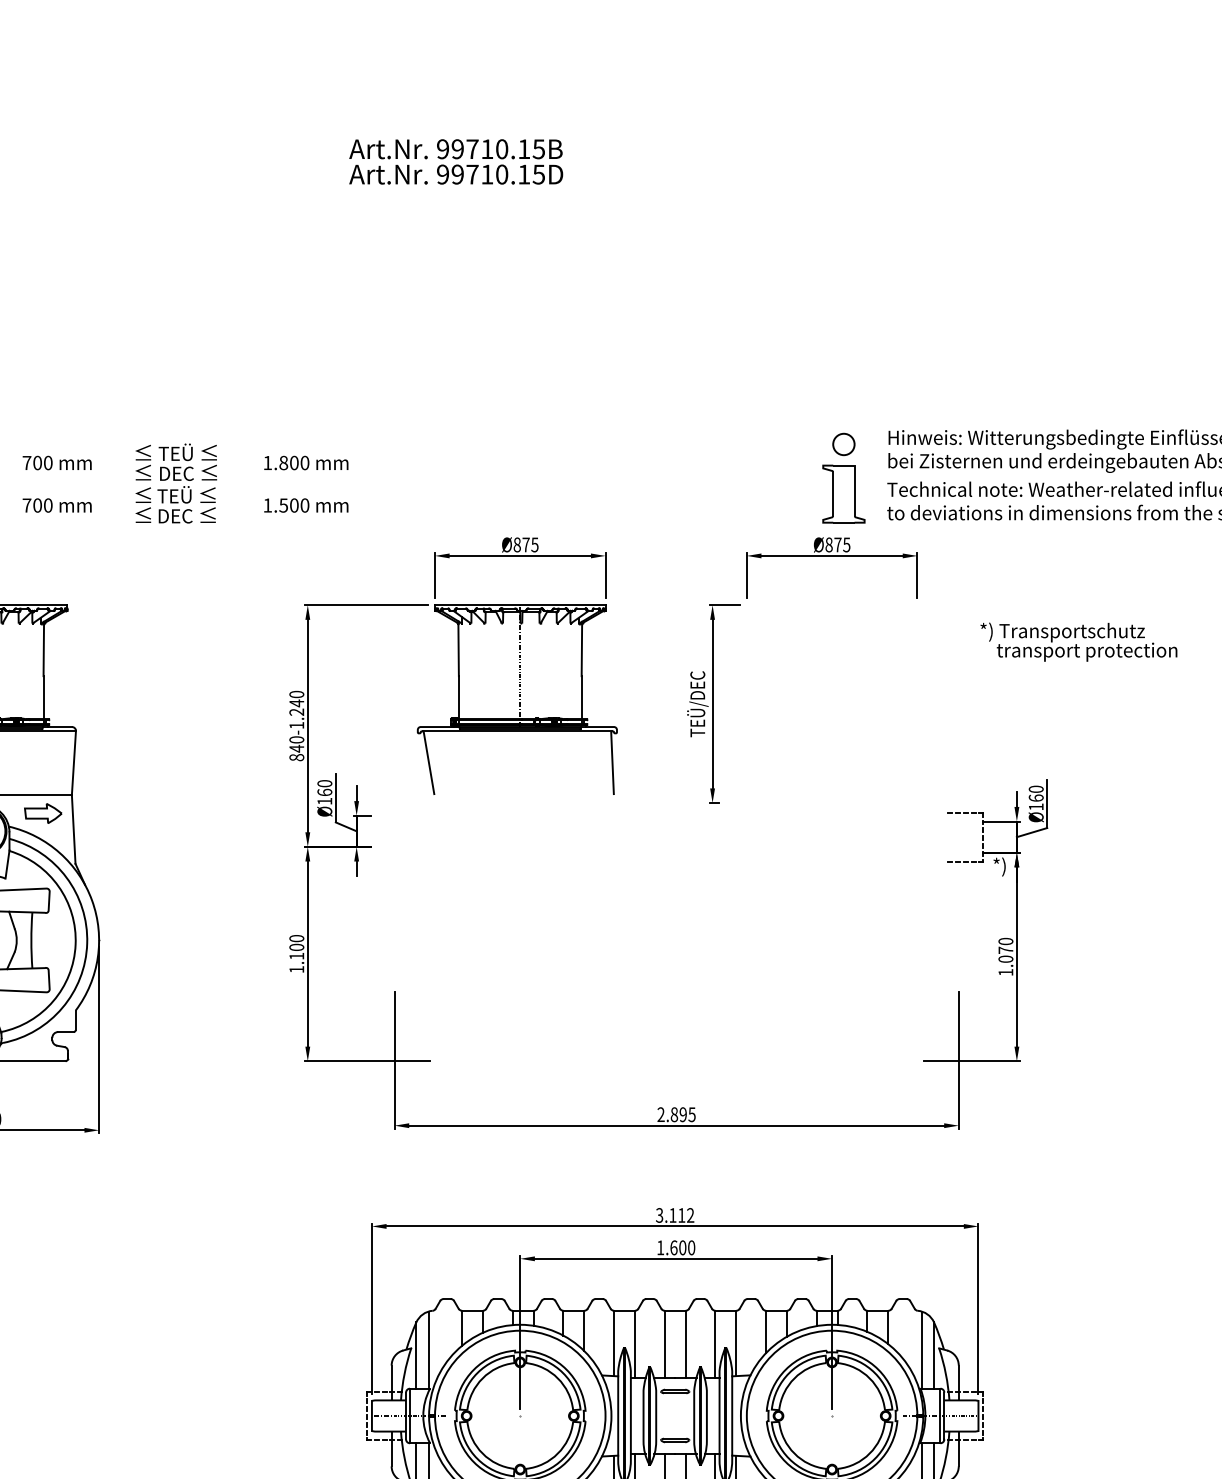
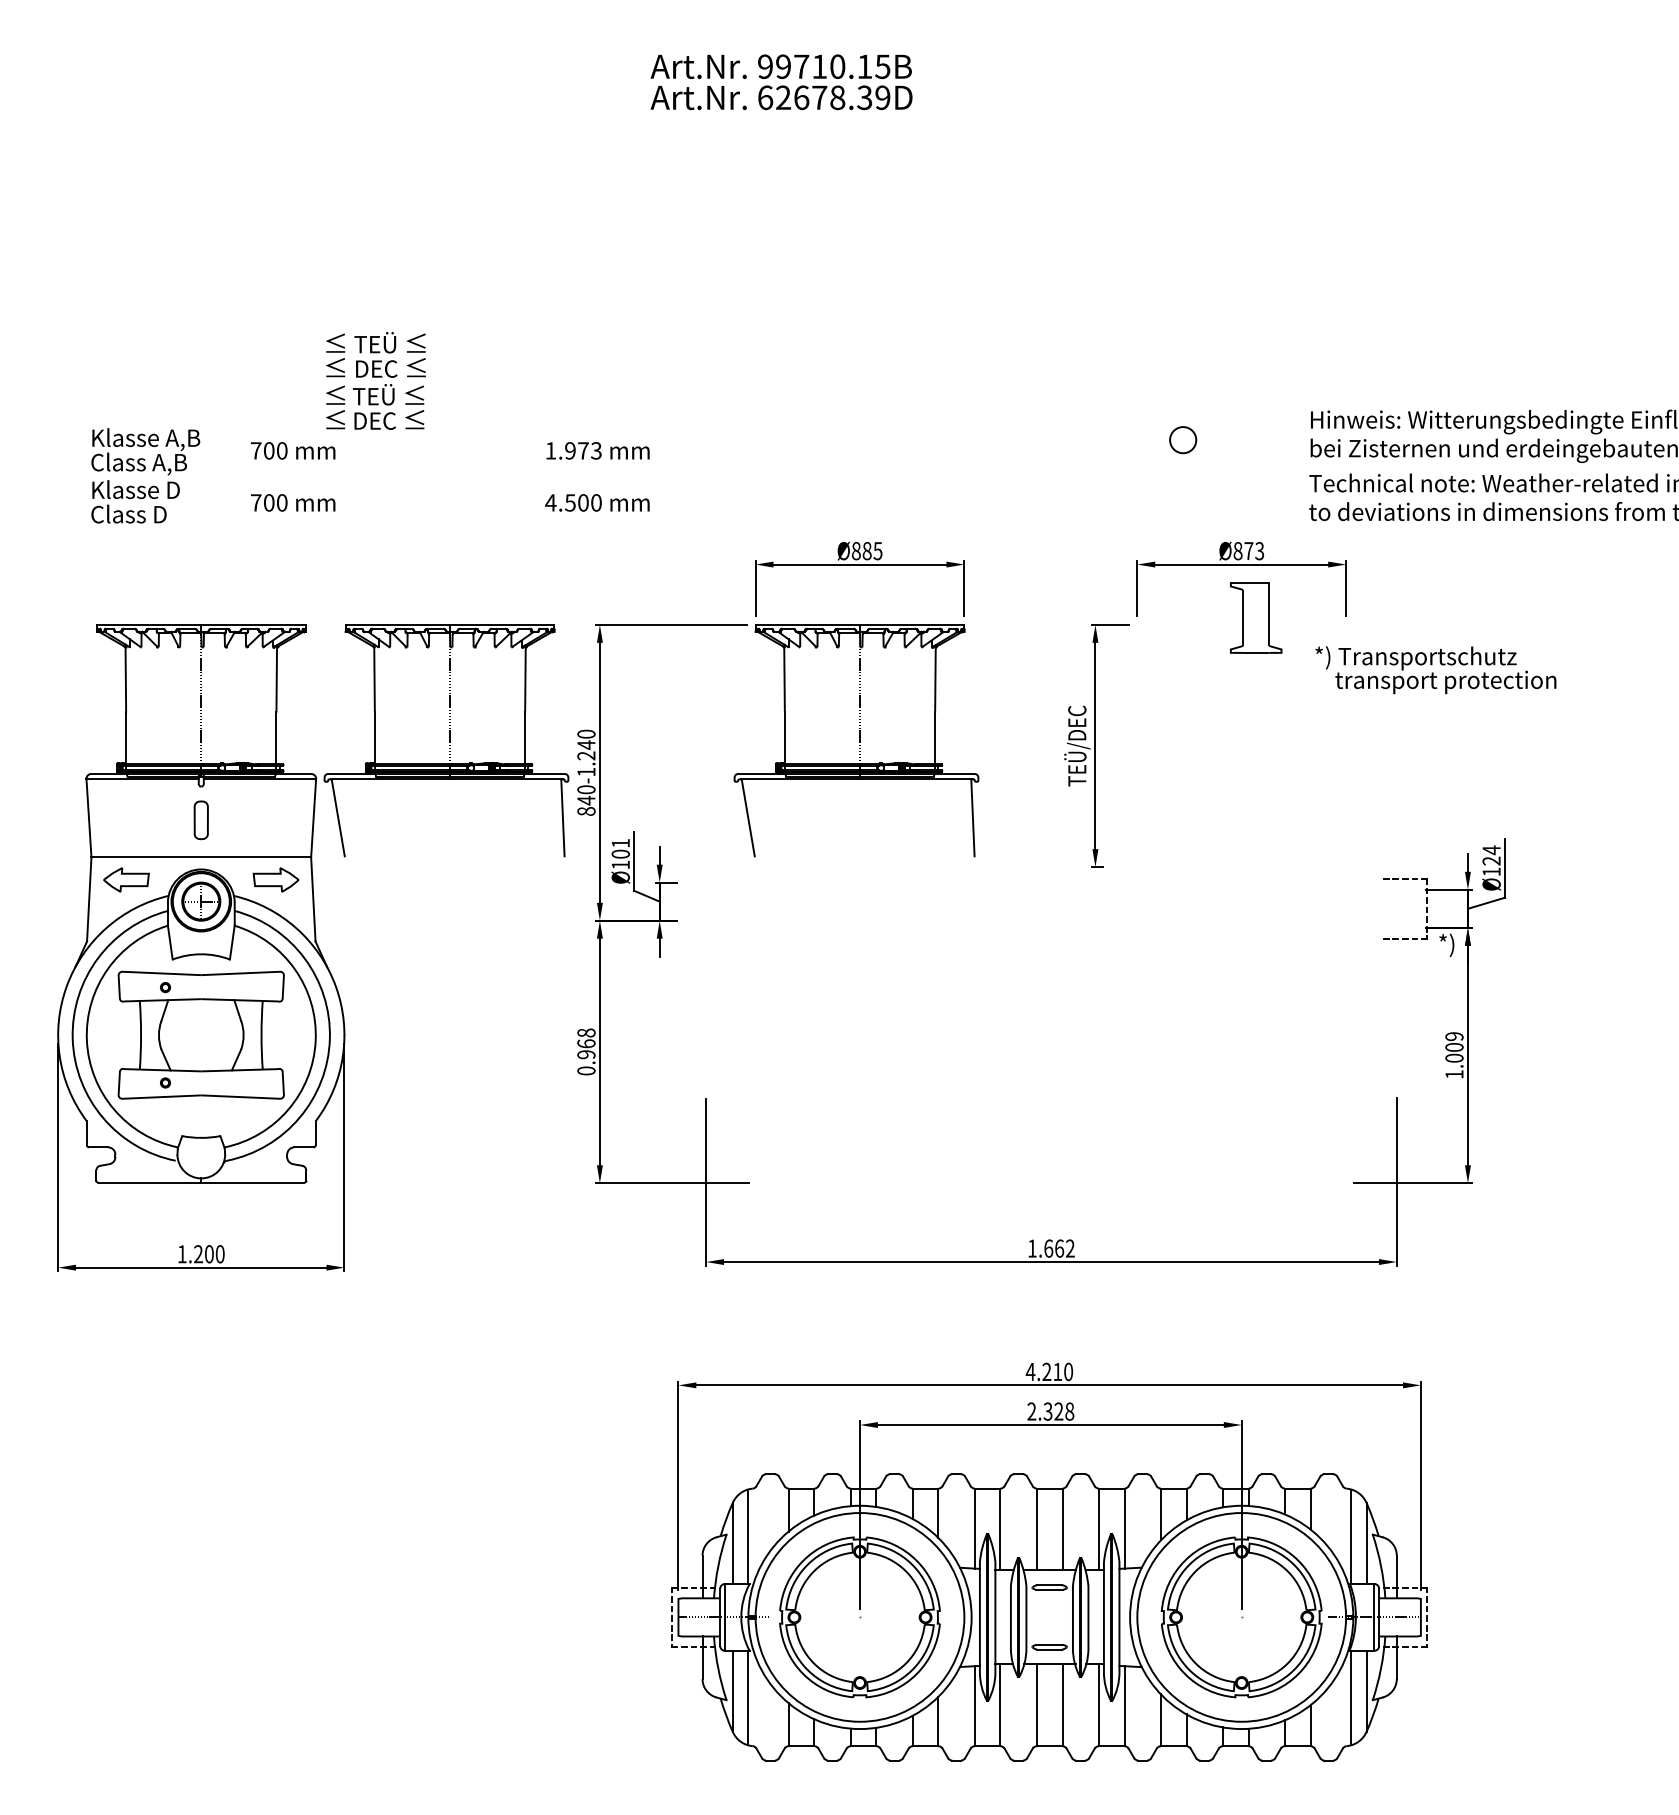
text: (491, 174) -> (824, 97), 99710.15D -> 62678.39D
circle: (844, 444) -> (1183, 440), moved
text: (294, 462) -> (583, 450), 1.800 -> 1.973
text: (175, 483) -> (375, 380), moved
part: (844, 493) -> (1256, 617), moved
text: (267, 505) -> (550, 502), 1.500 -> 4.500
text: (846, 544) -> (1259, 550), Ø875 -> Ø873
text: (525, 545) -> (866, 551), Ø875 -> Ø885
text: (1078, 642) -> (1435, 670), moved
part: (182, 699) -> (446, 740), added
text: (324, 787) -> (620, 848), Ø160 -> Ø101
text: (1036, 793) -> (1491, 855), Ø160 -> Ø124
text: (1005, 945) -> (1454, 1041), 1.070 -> 1.009
text: (296, 953) -> (586, 1051), 1.100 -> 0.968
text: (676, 1114) -> (1051, 1248), 2.895 -> 1.662
text: (675, 1215) -> (1049, 1371), 3.112 -> 4.210
text: (675, 1247) -> (1050, 1411), 1.600 -> 2.328

